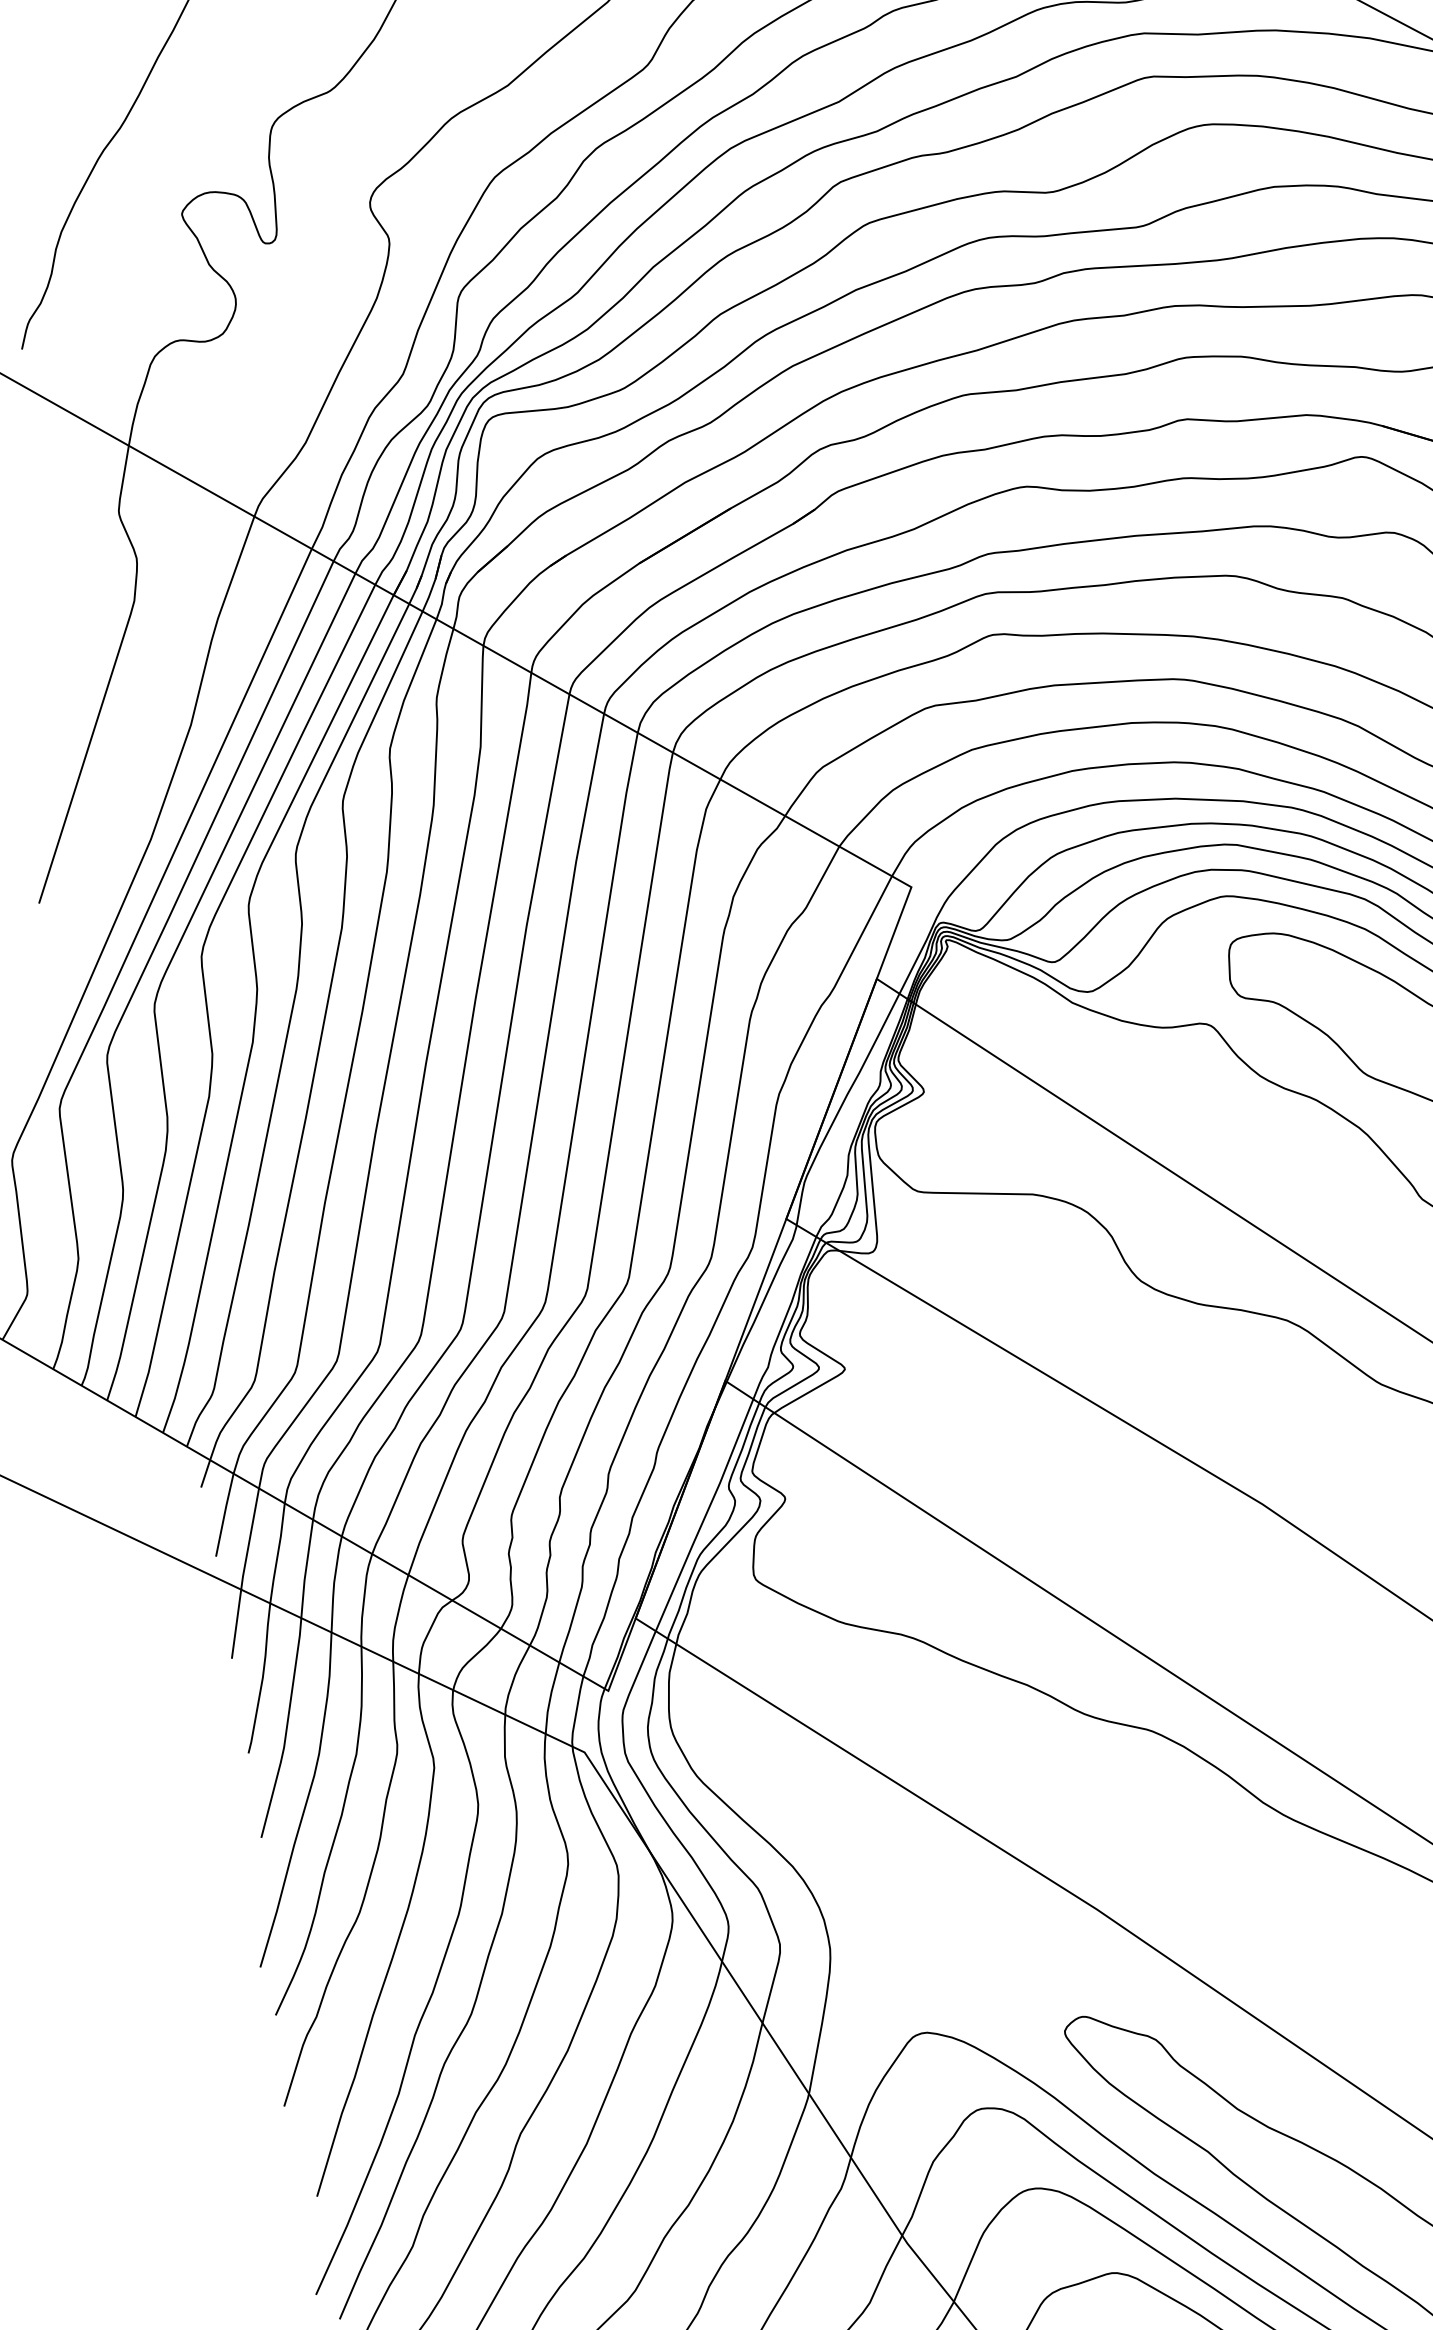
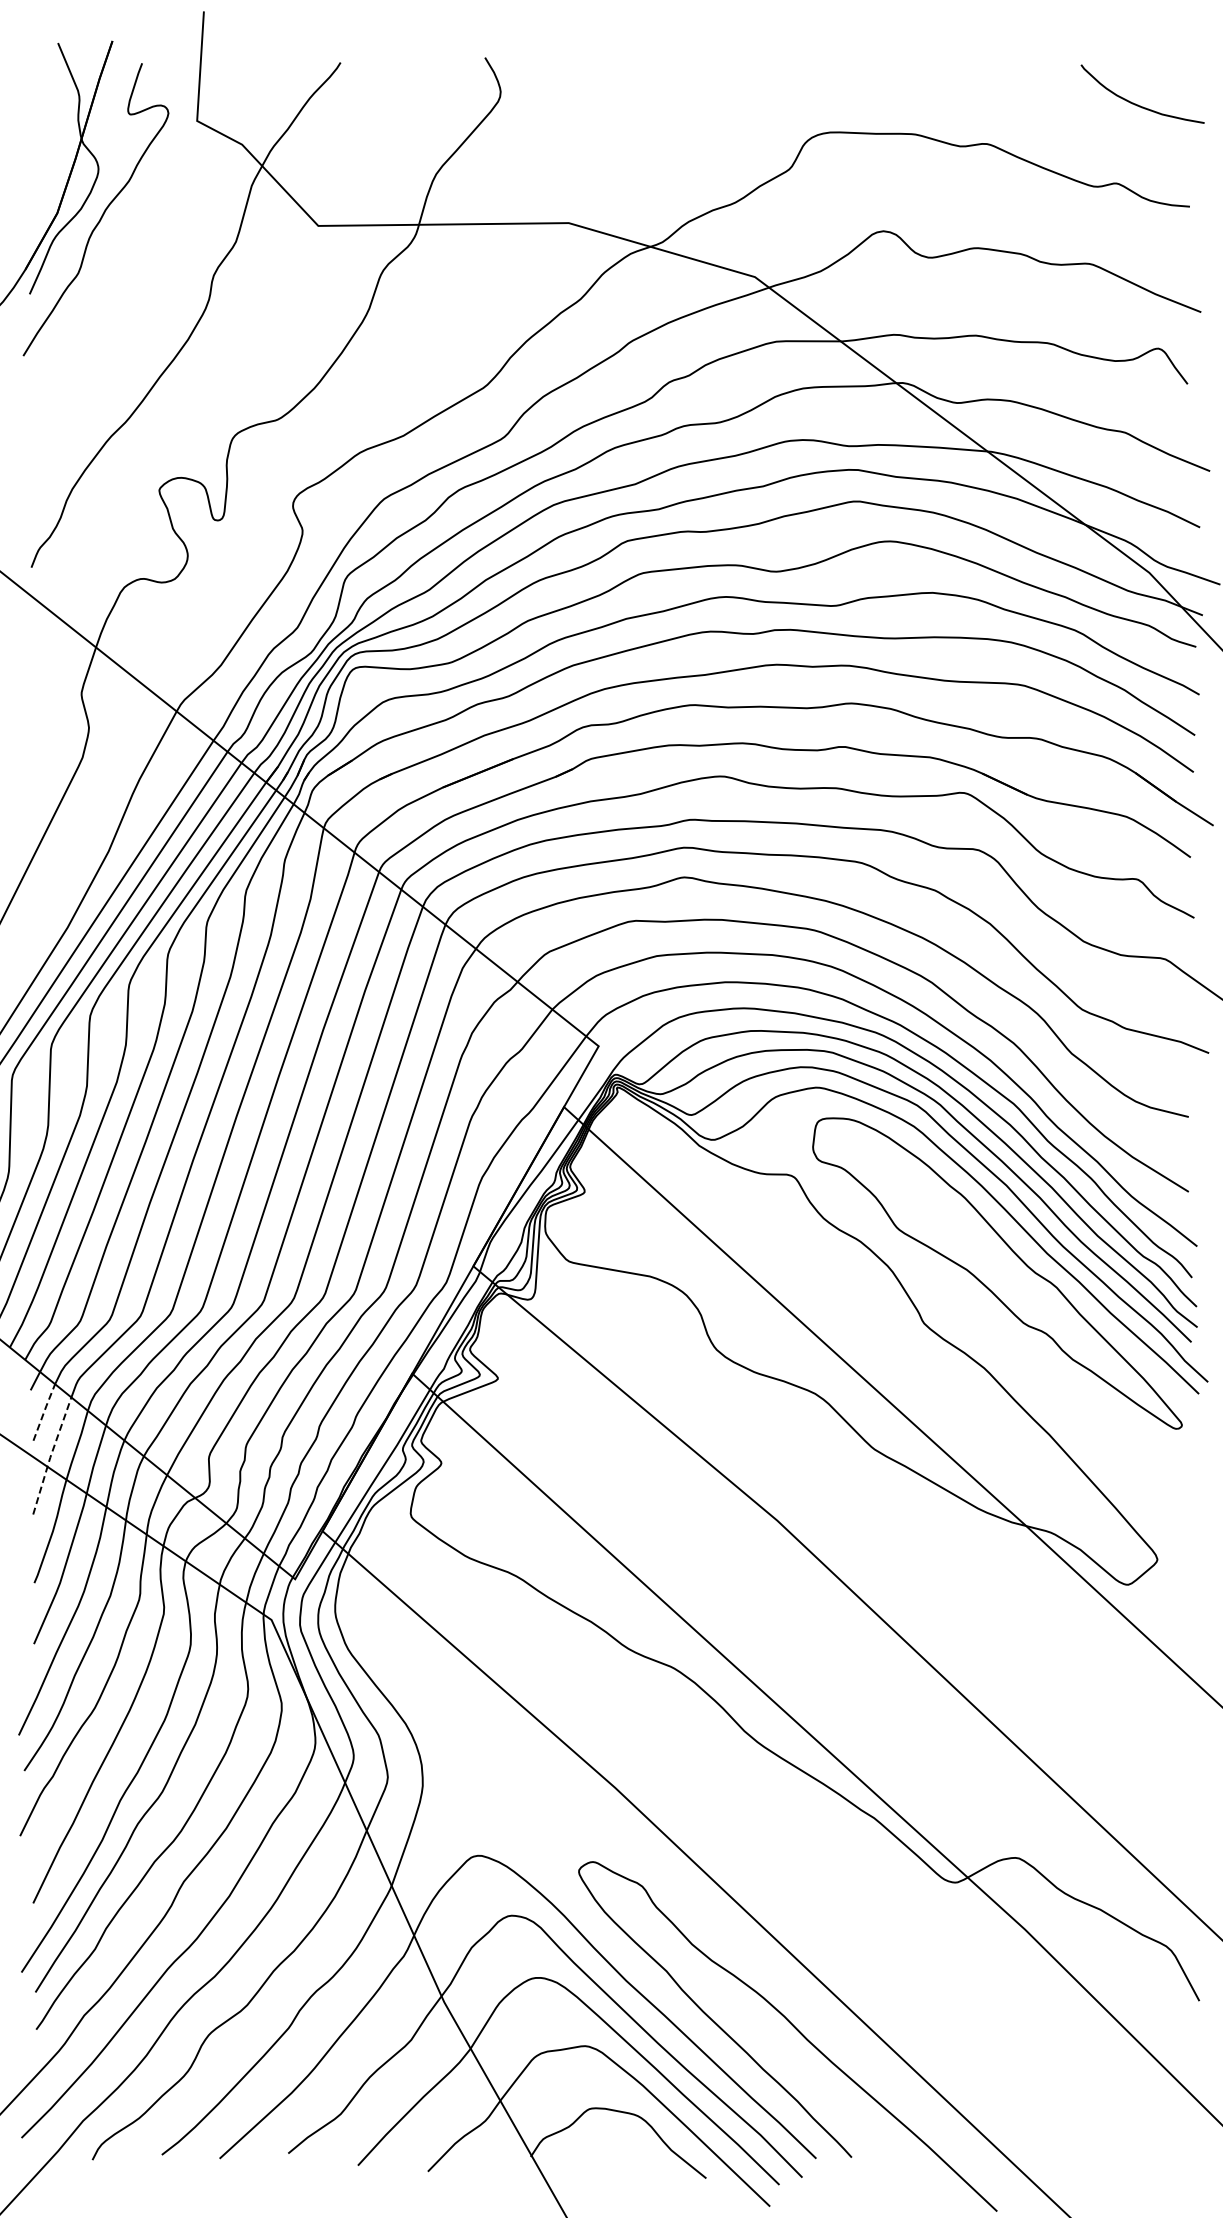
line: (224, 1513) -> (44, 1411), solid -> dashed
line: (242, 1573) -> (50, 1455), solid -> dashed

